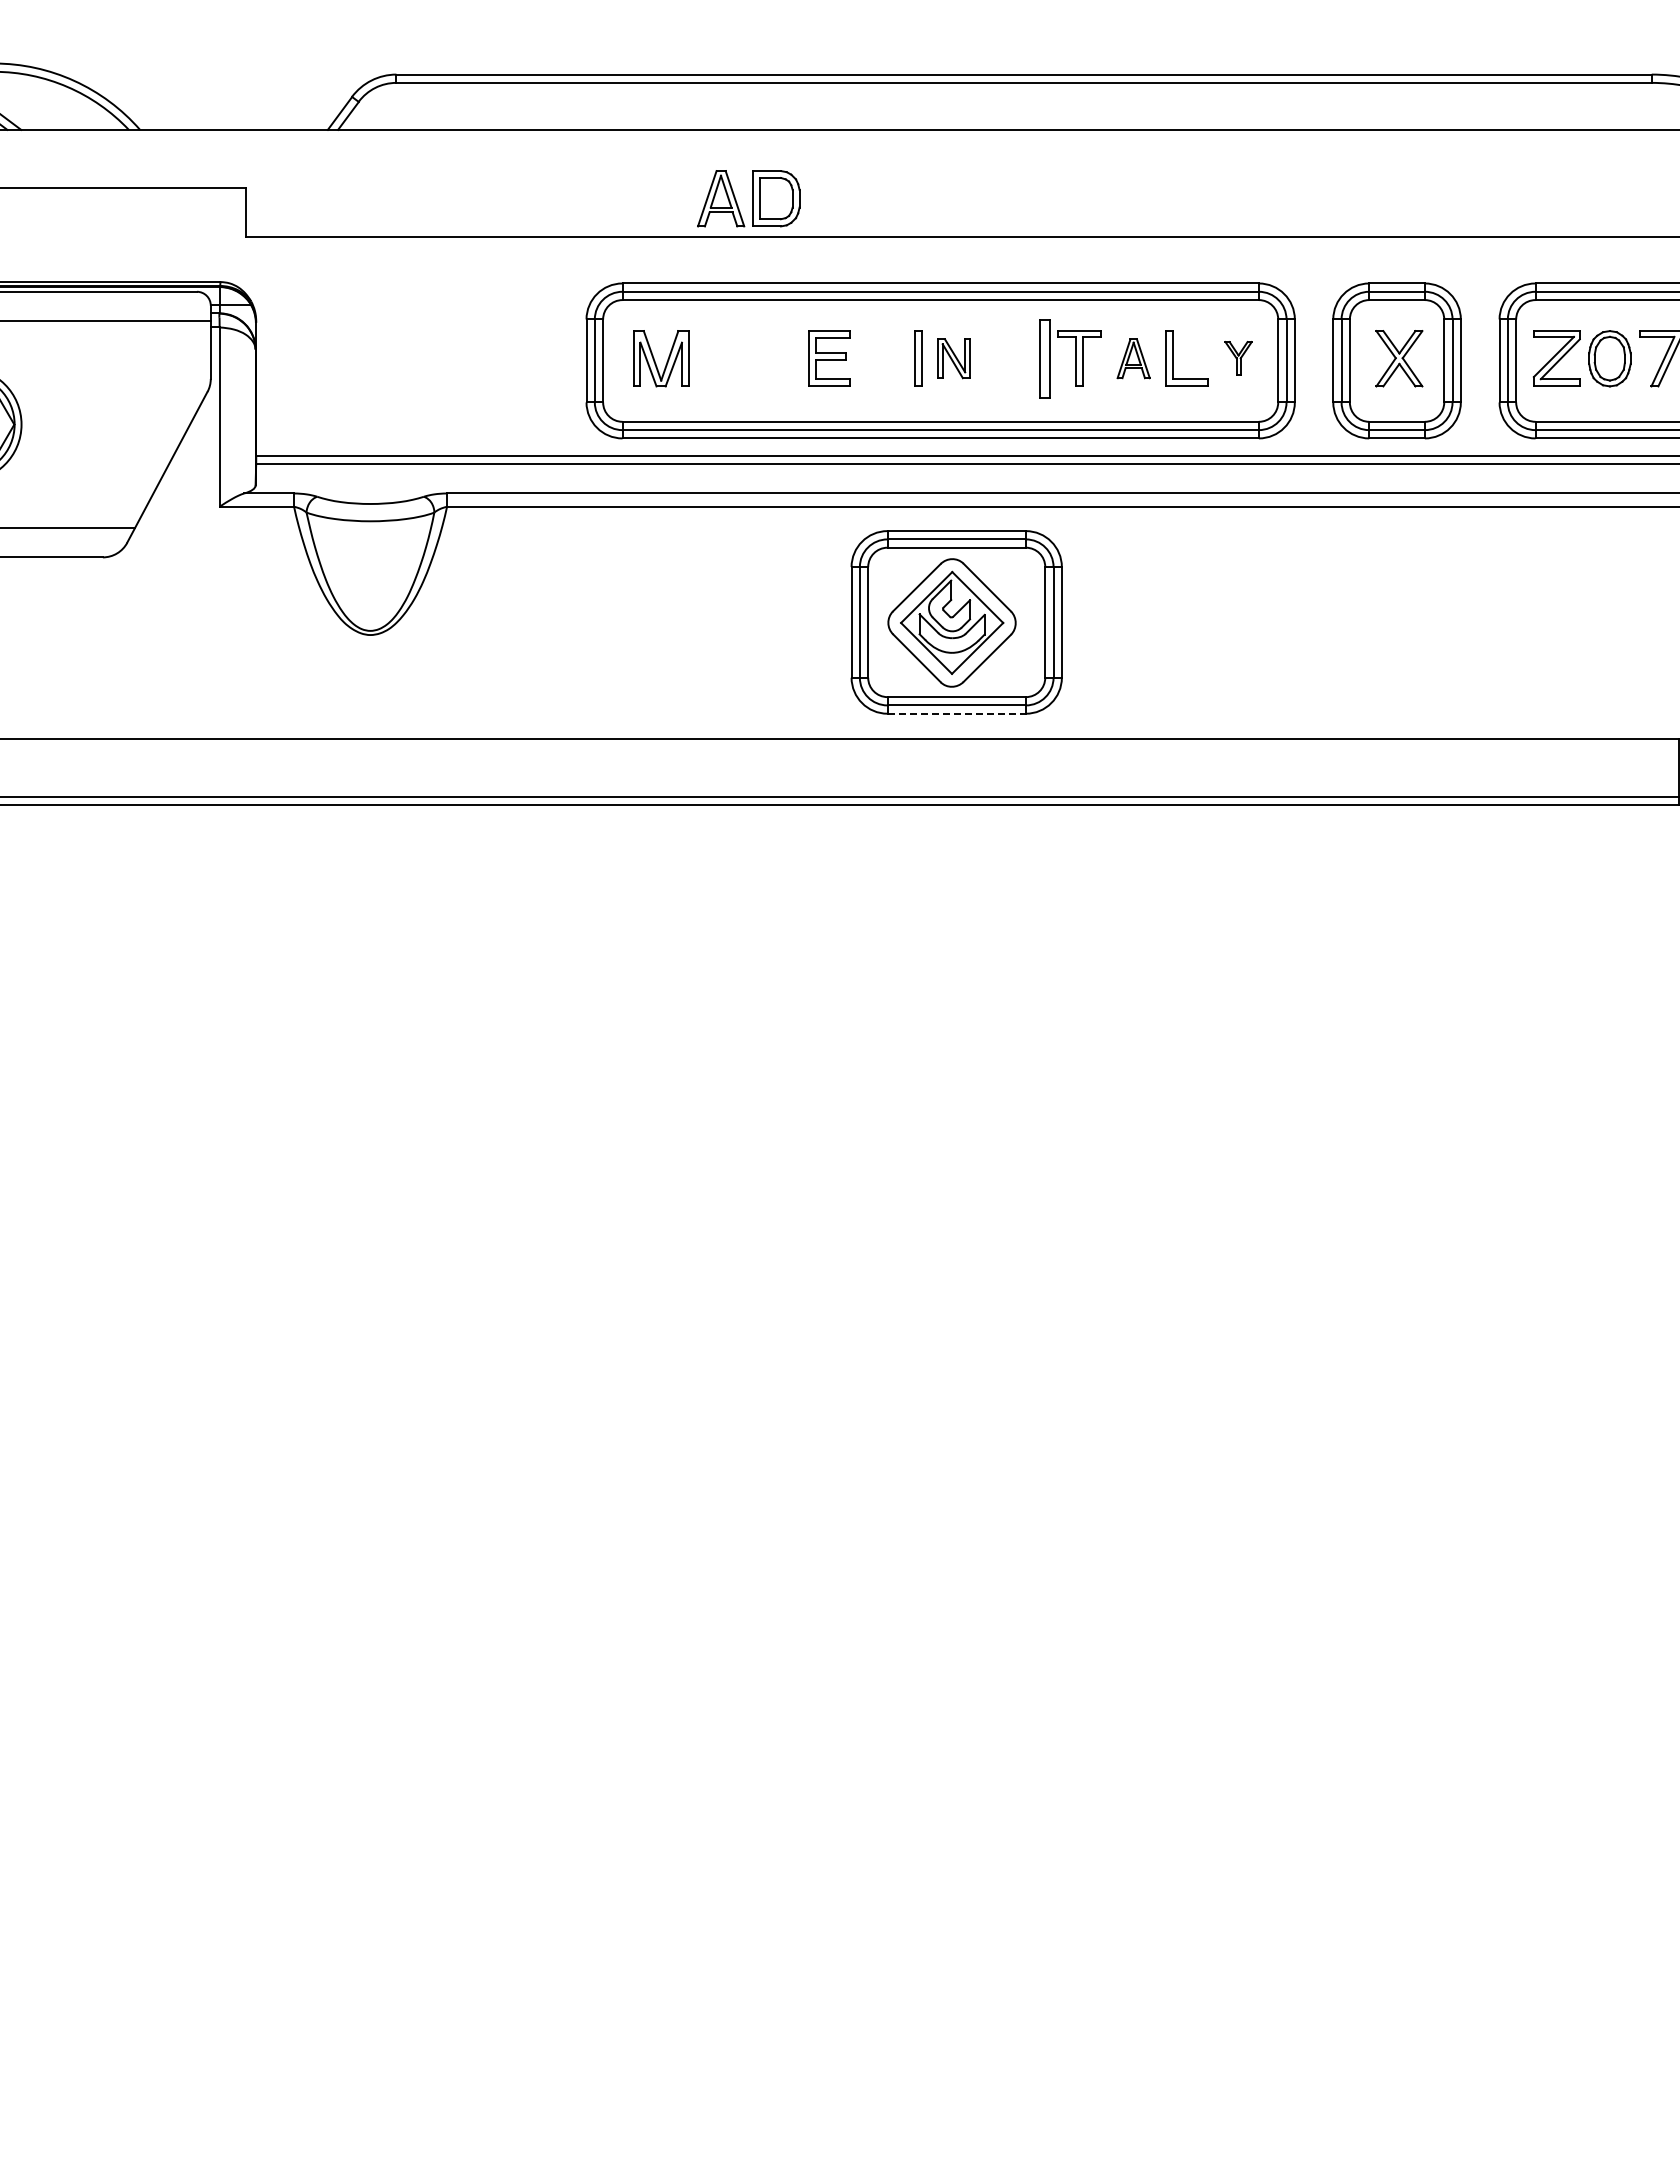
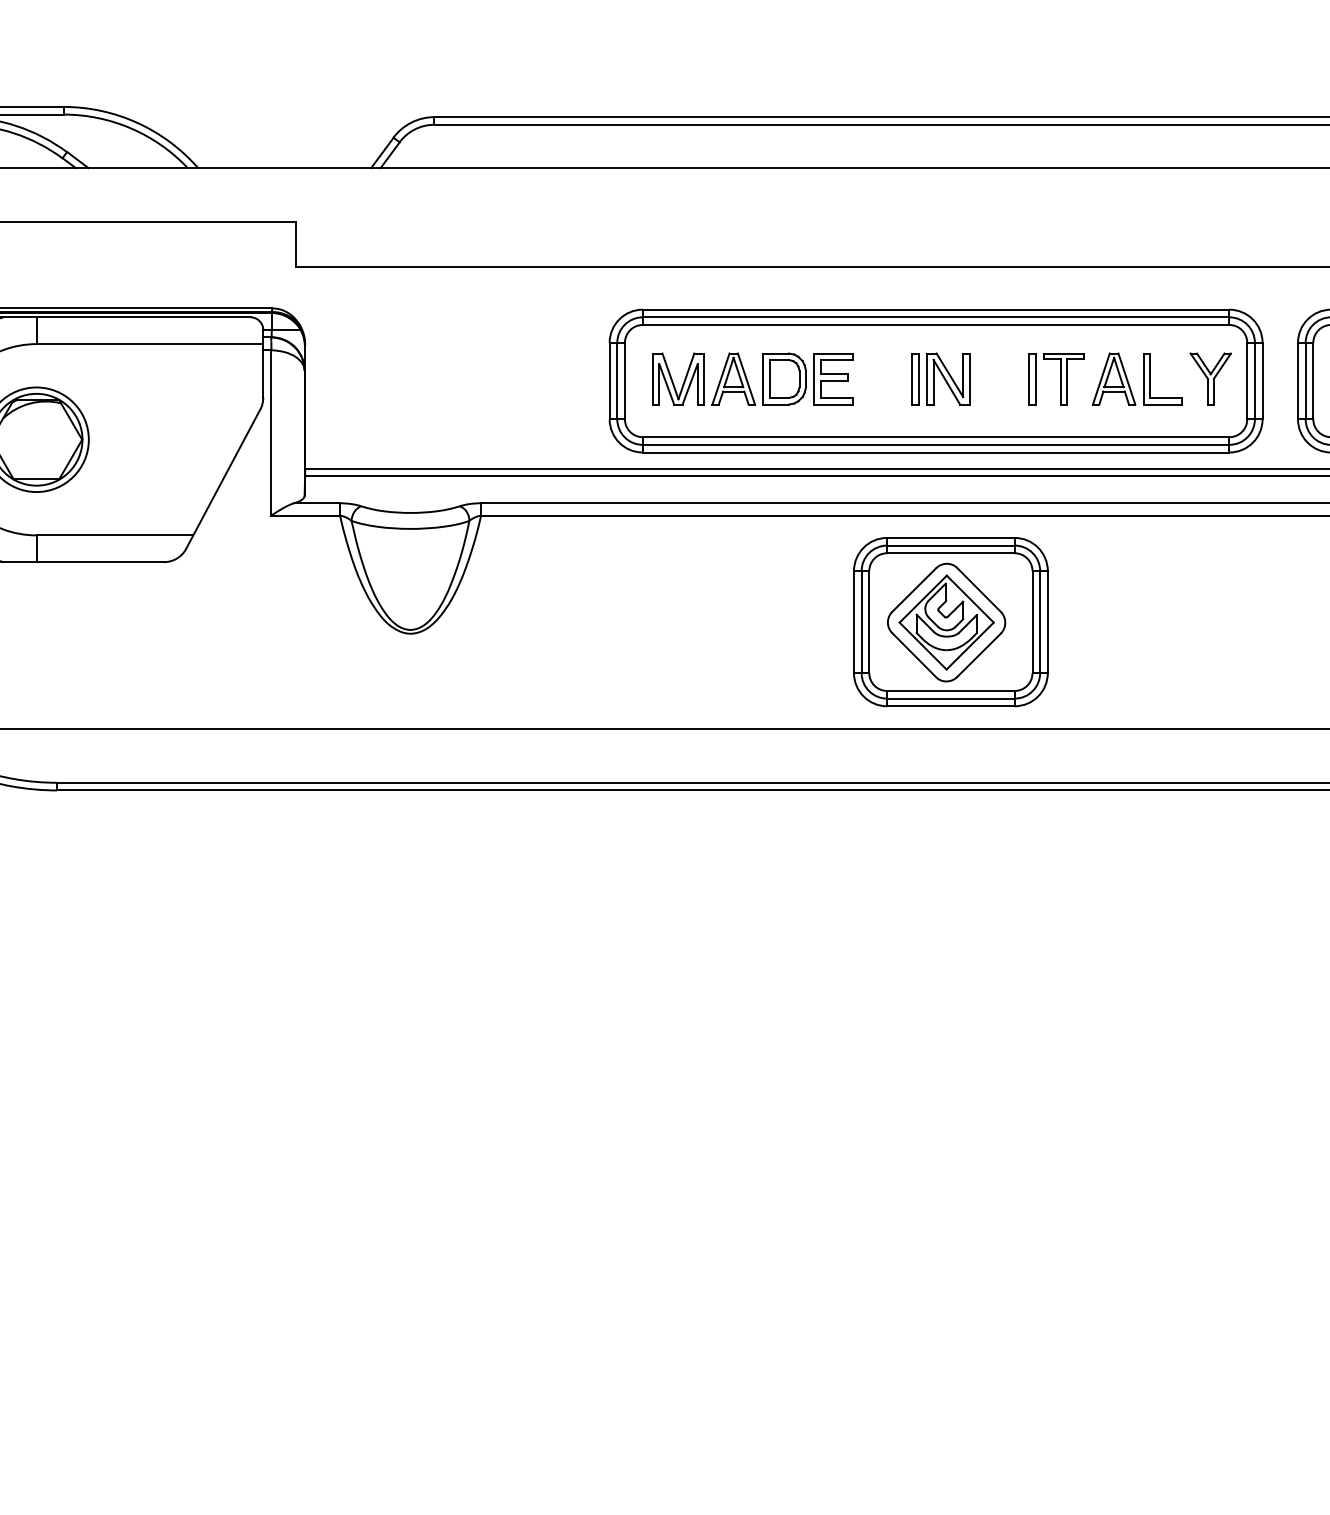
part: (748, 198) -> (758, 378), moved
part: (953, 358) -> (947, 378), size x1.43
part: (1045, 358) -> (1032, 378), size x0.71
part: (1133, 358) -> (1113, 378), size x1.43
part: (1238, 358) -> (1210, 378), size x1.67
line: (957, 713) -> (951, 706), dashed -> solid

